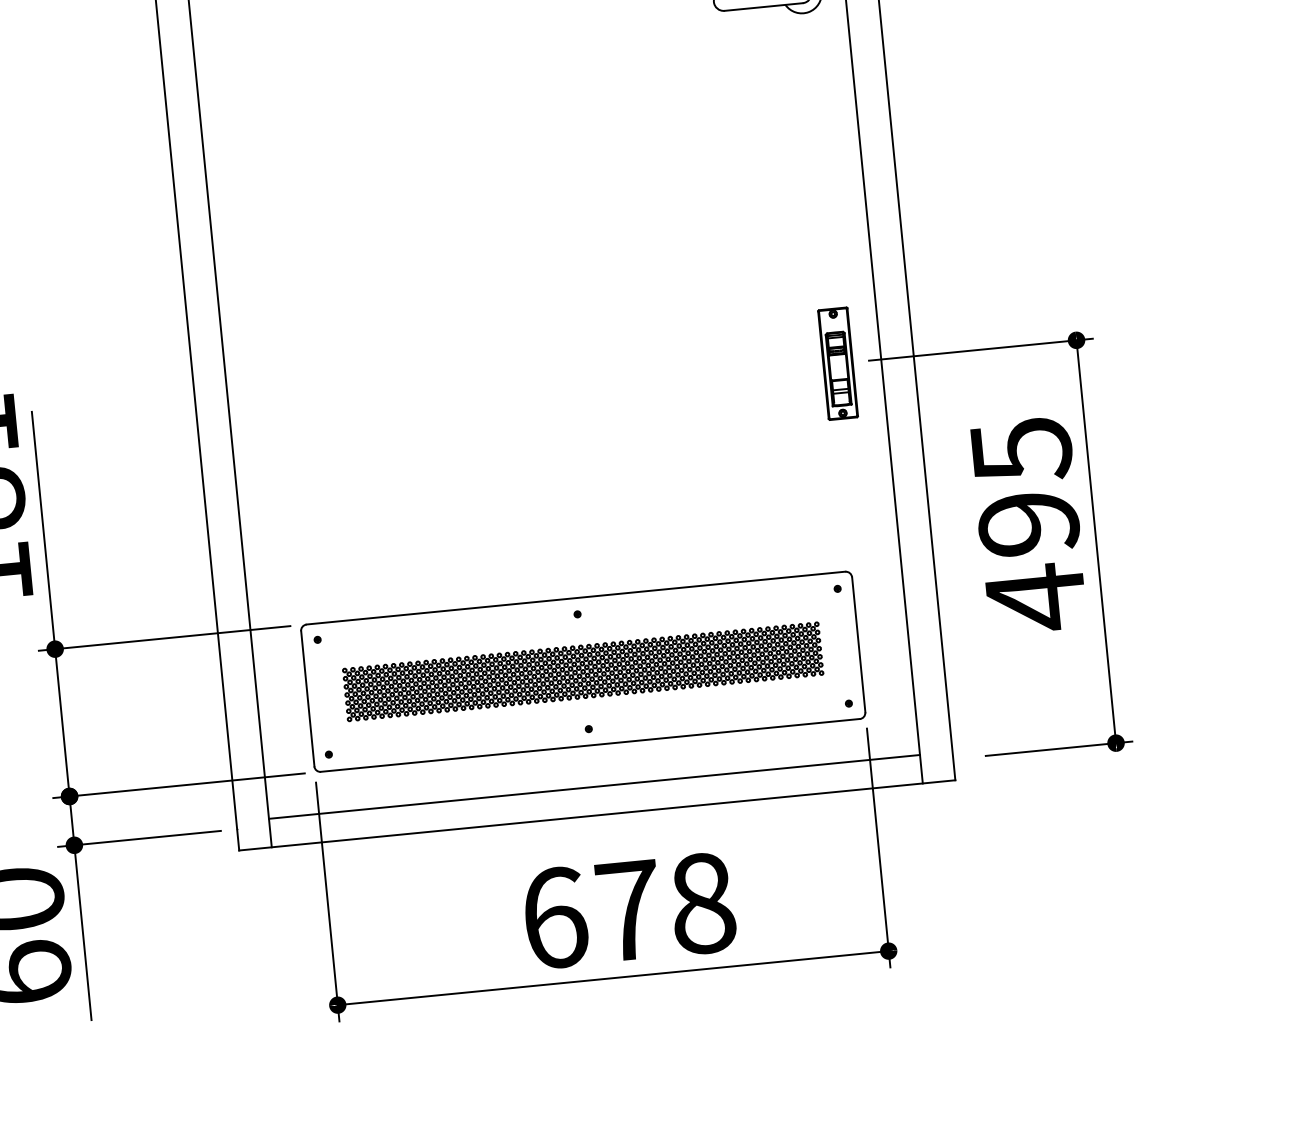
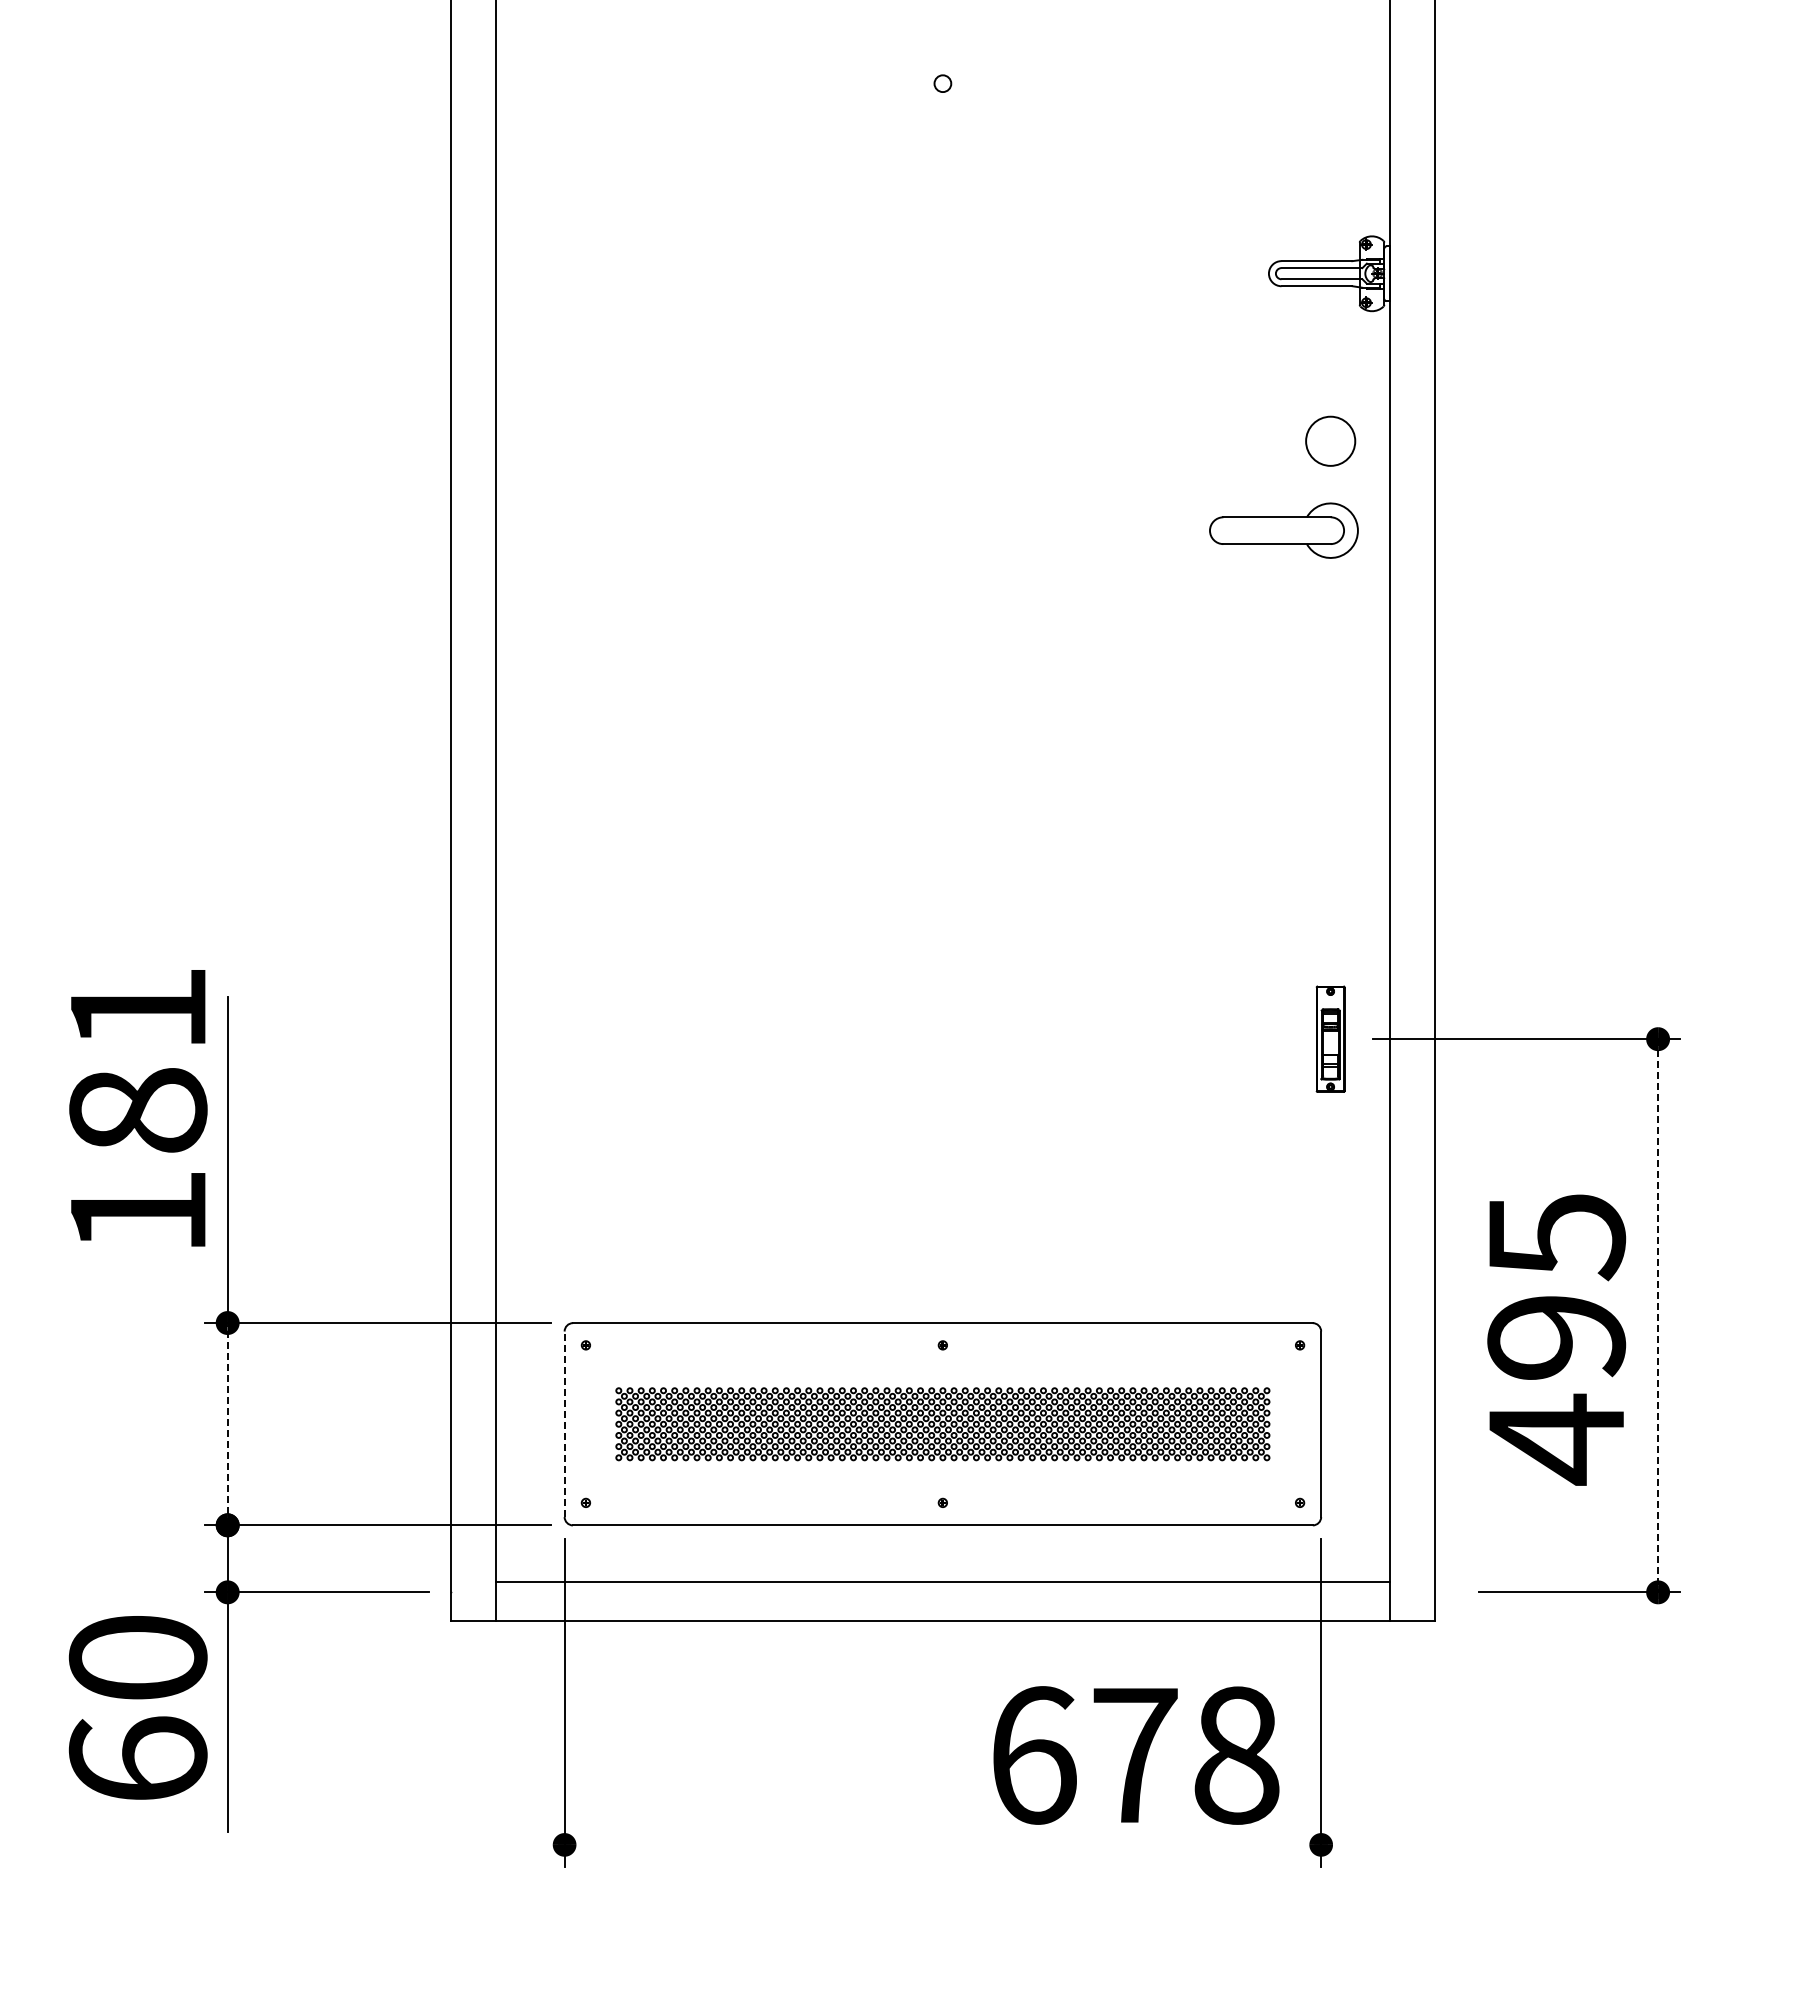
part: (837, 363) -> (1330, 1039), size x0.7
text: (1028, 525) -> (1556, 1339), moved
line: (1096, 541) -> (1658, 1315), solid -> dashed
line: (307, 699) -> (564, 1424), solid -> dashed
line: (62, 722) -> (227, 1423), solid -> dashed
text: (629, 910) -> (1136, 1755), moved
line: (612, 977) -> (942, 1844), removed

